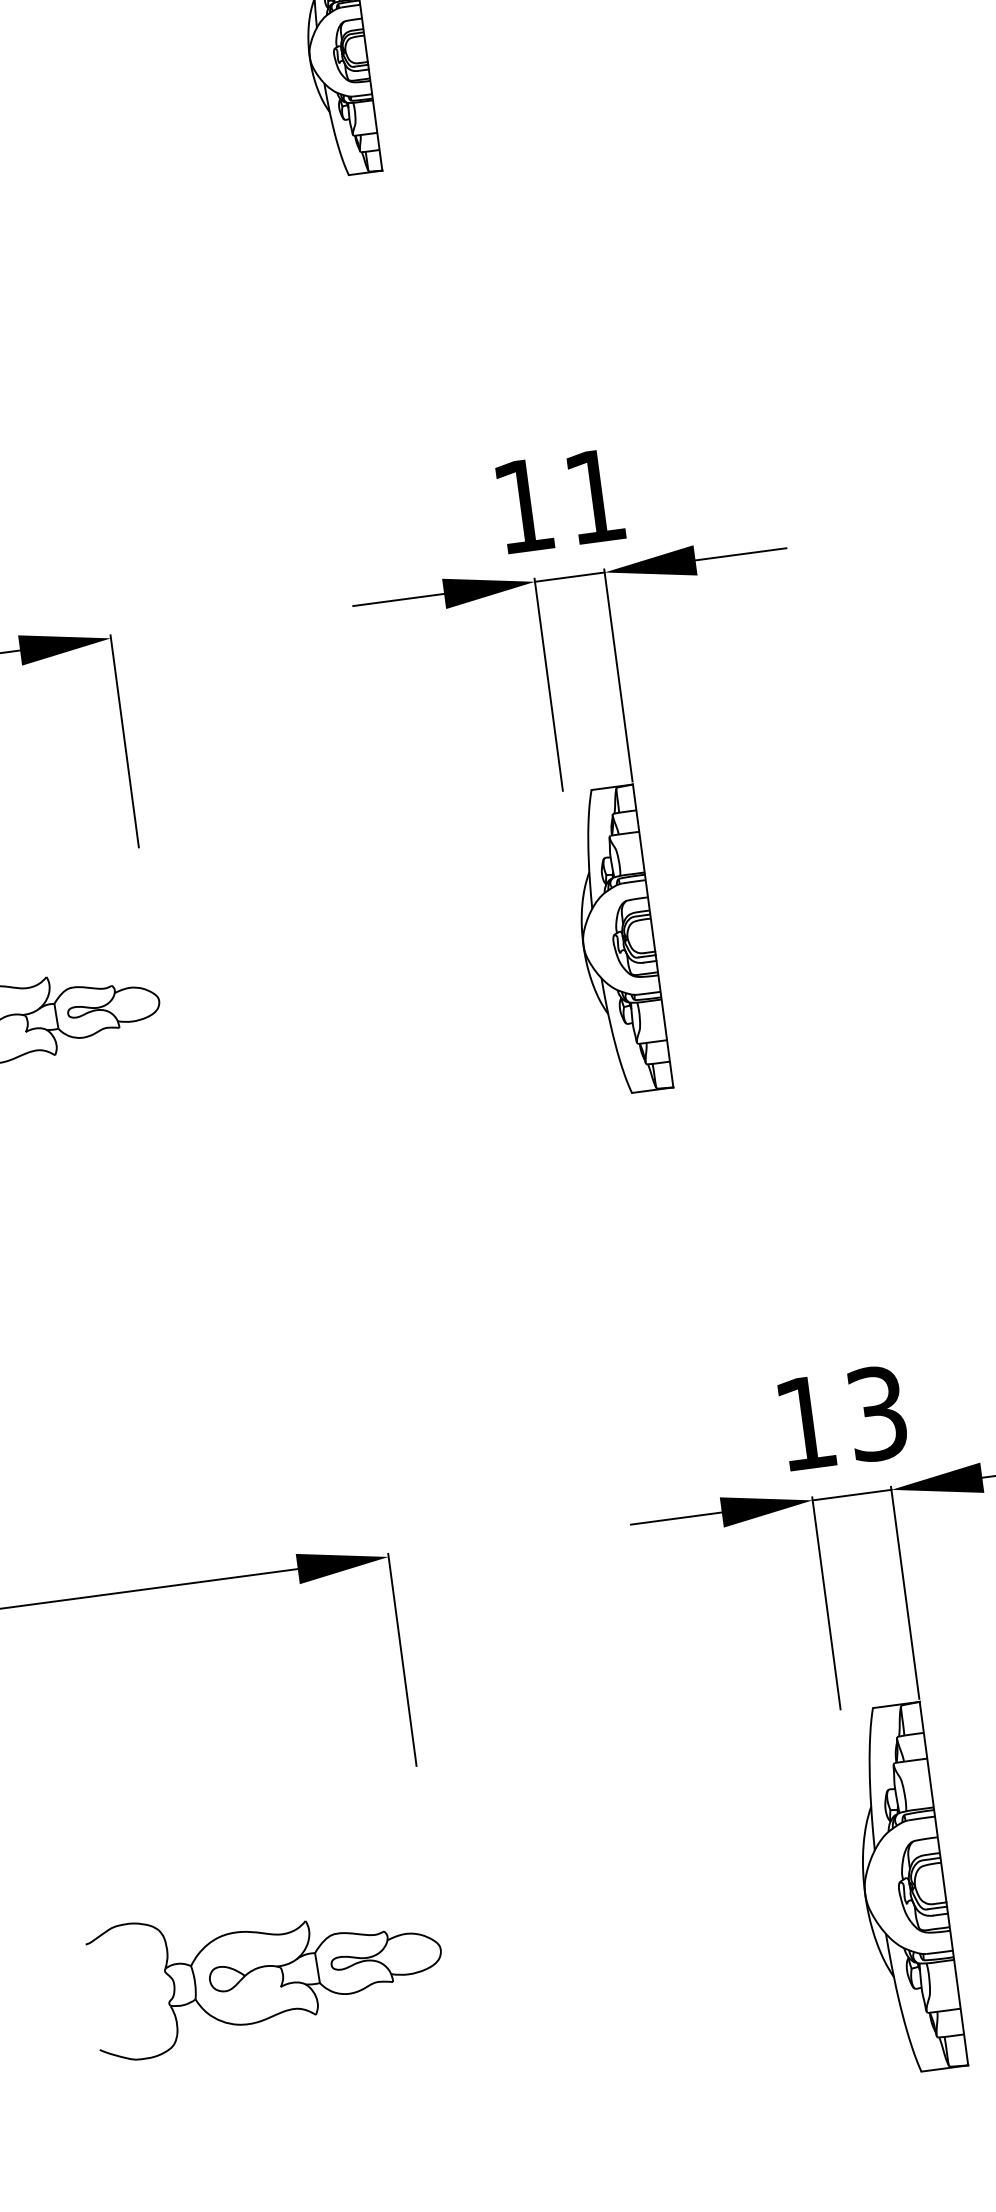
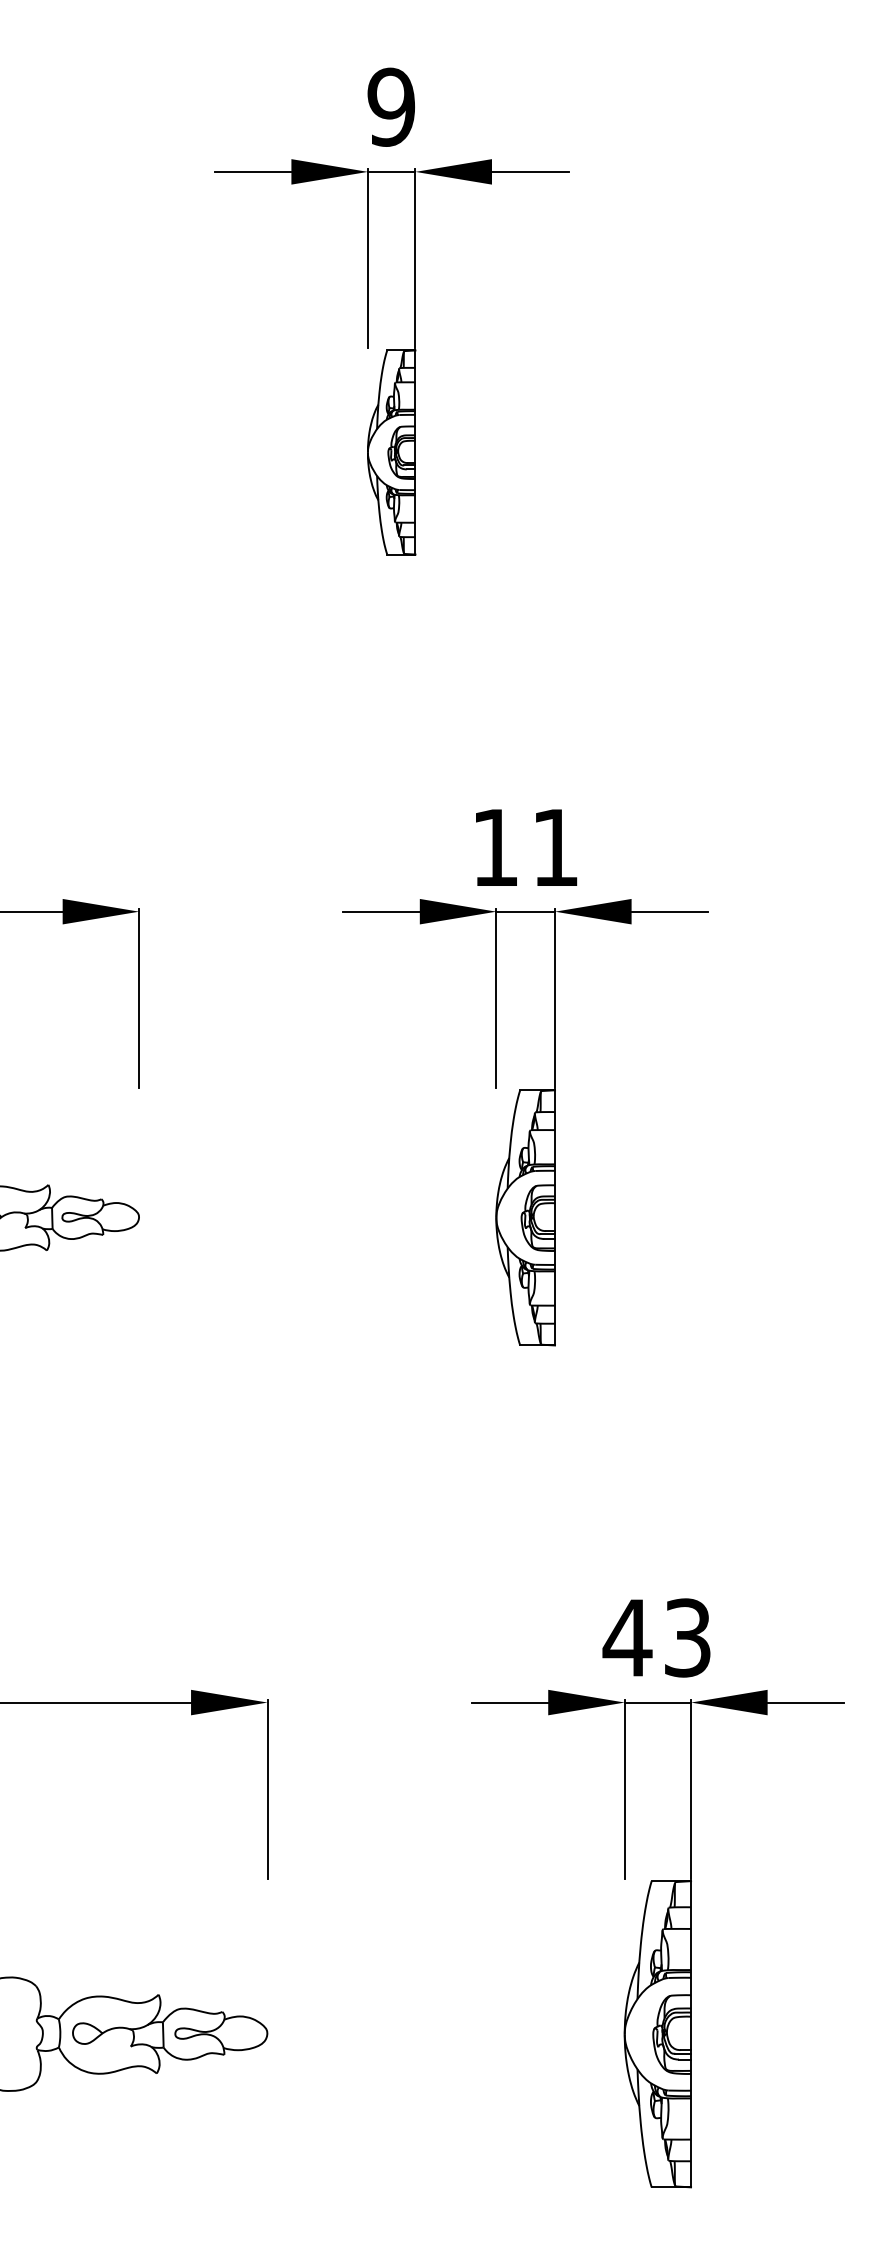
text: (805, 1422) -> (627, 1637), 13 -> 43

